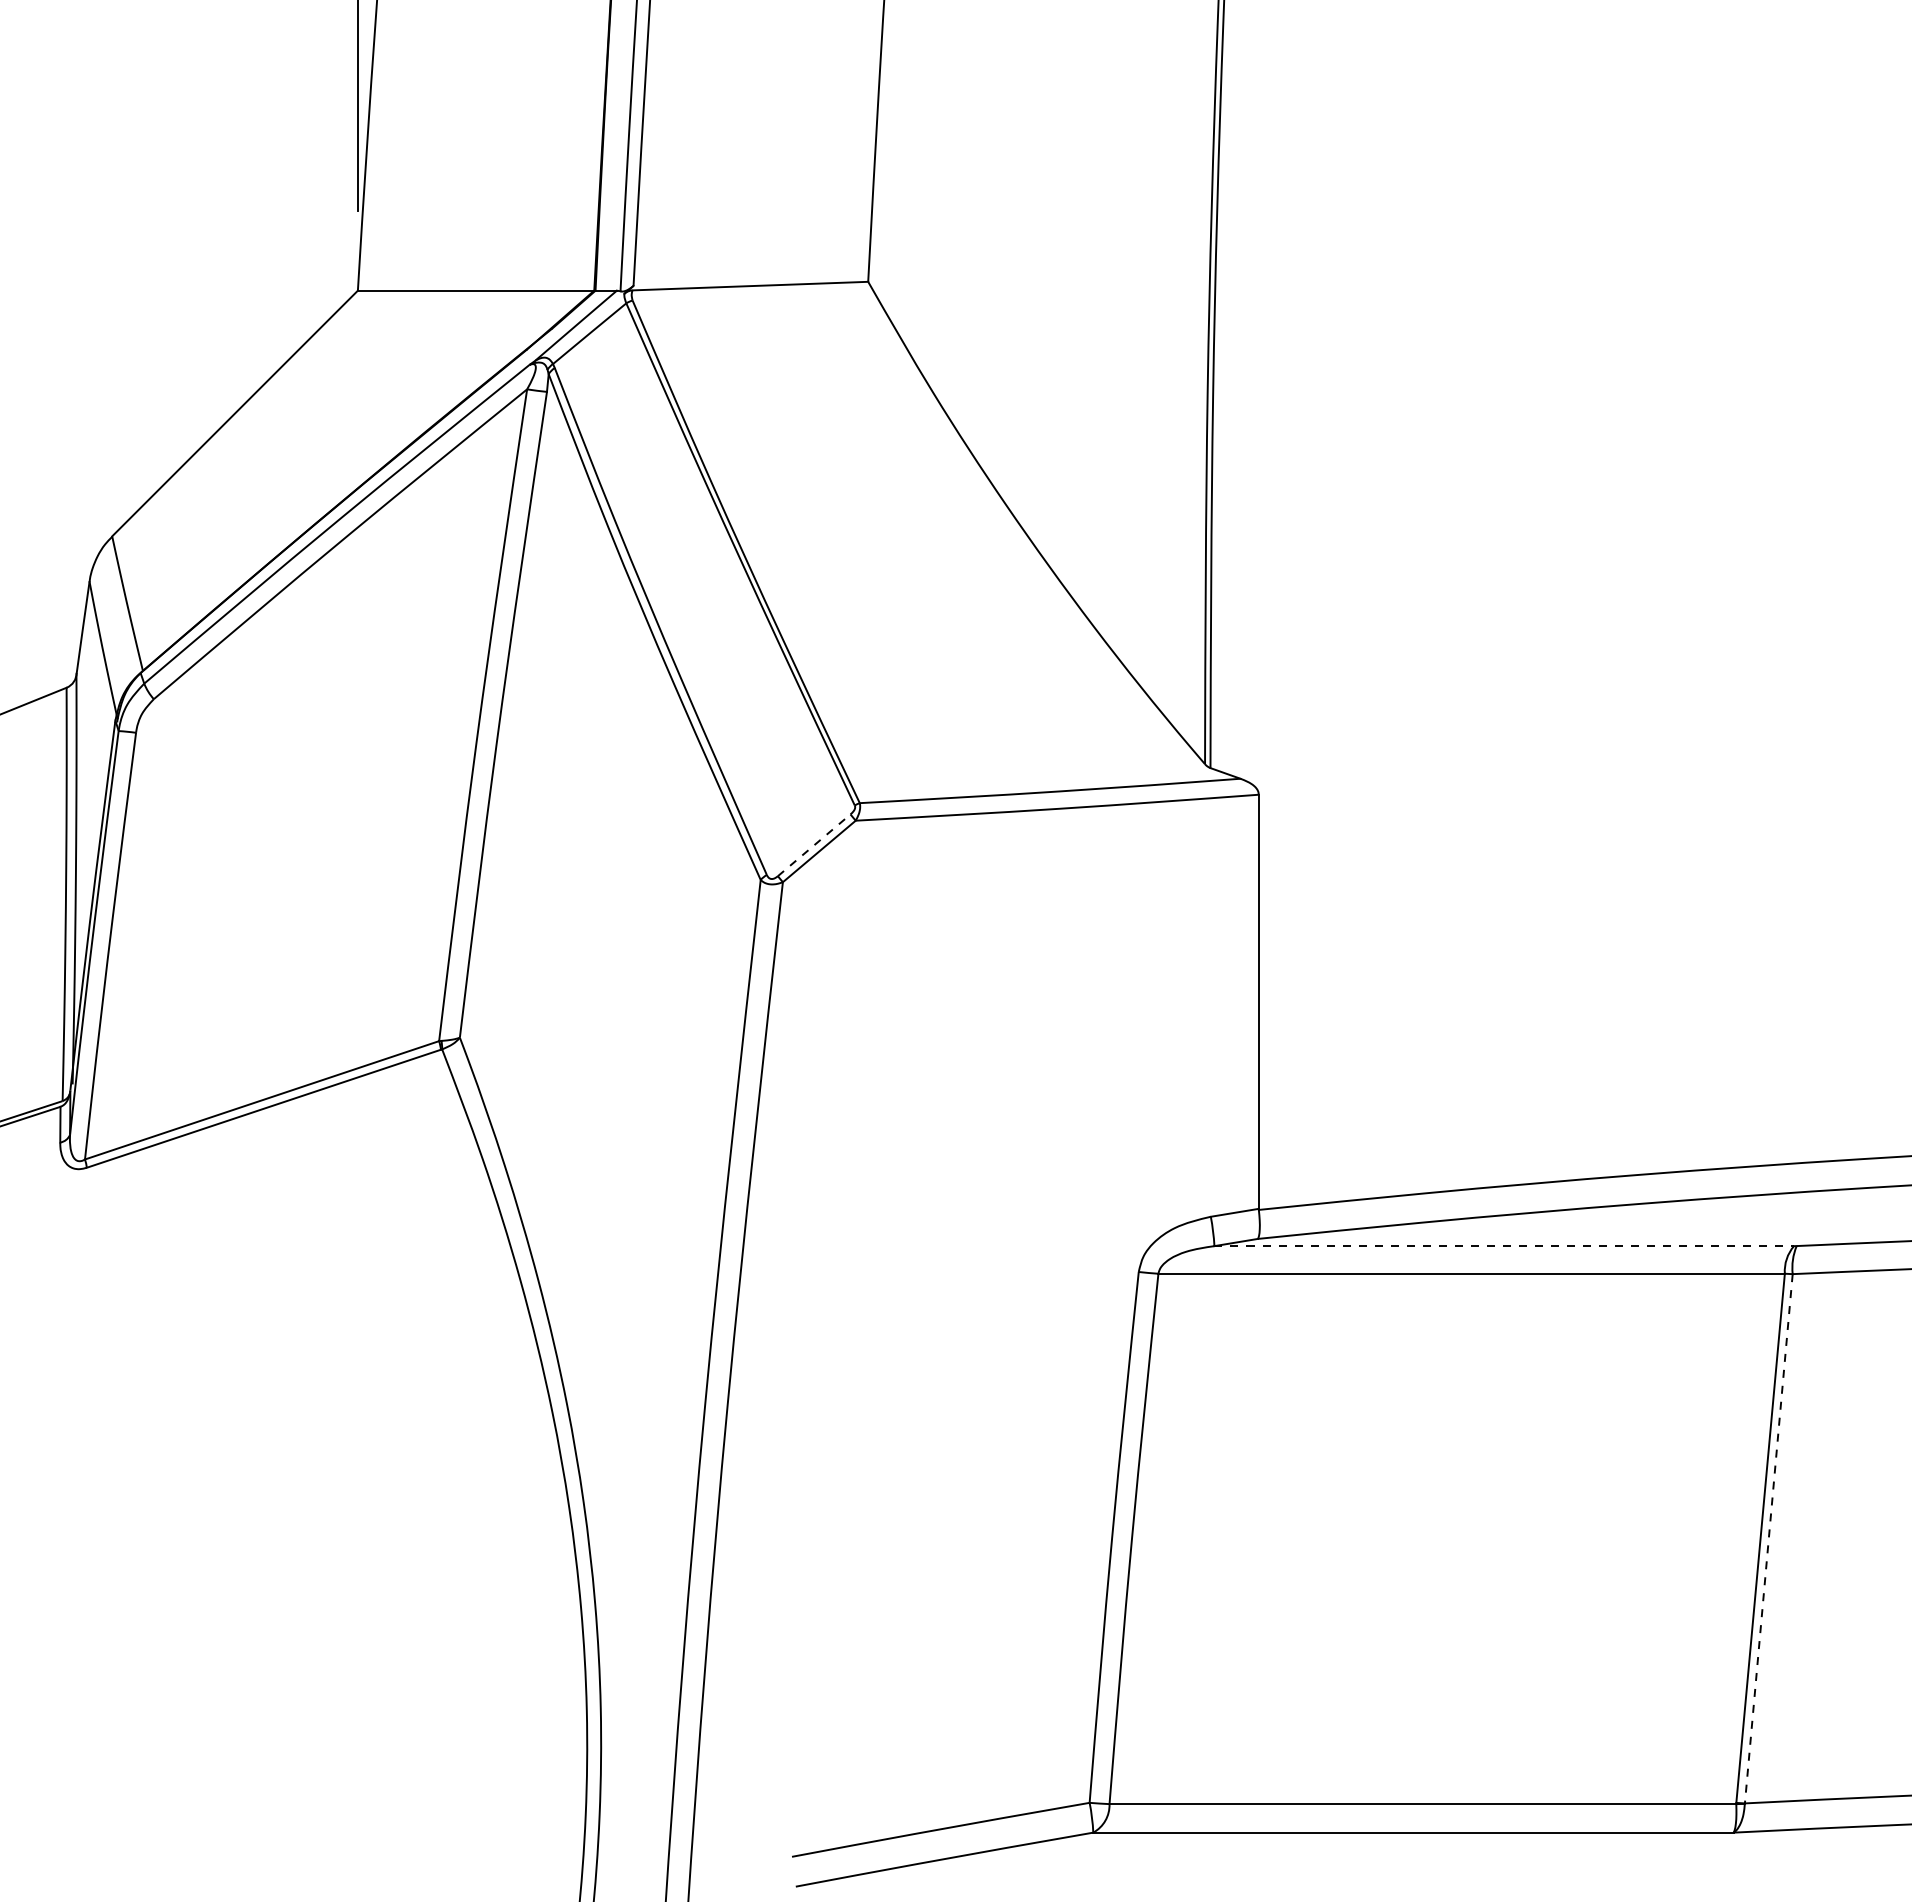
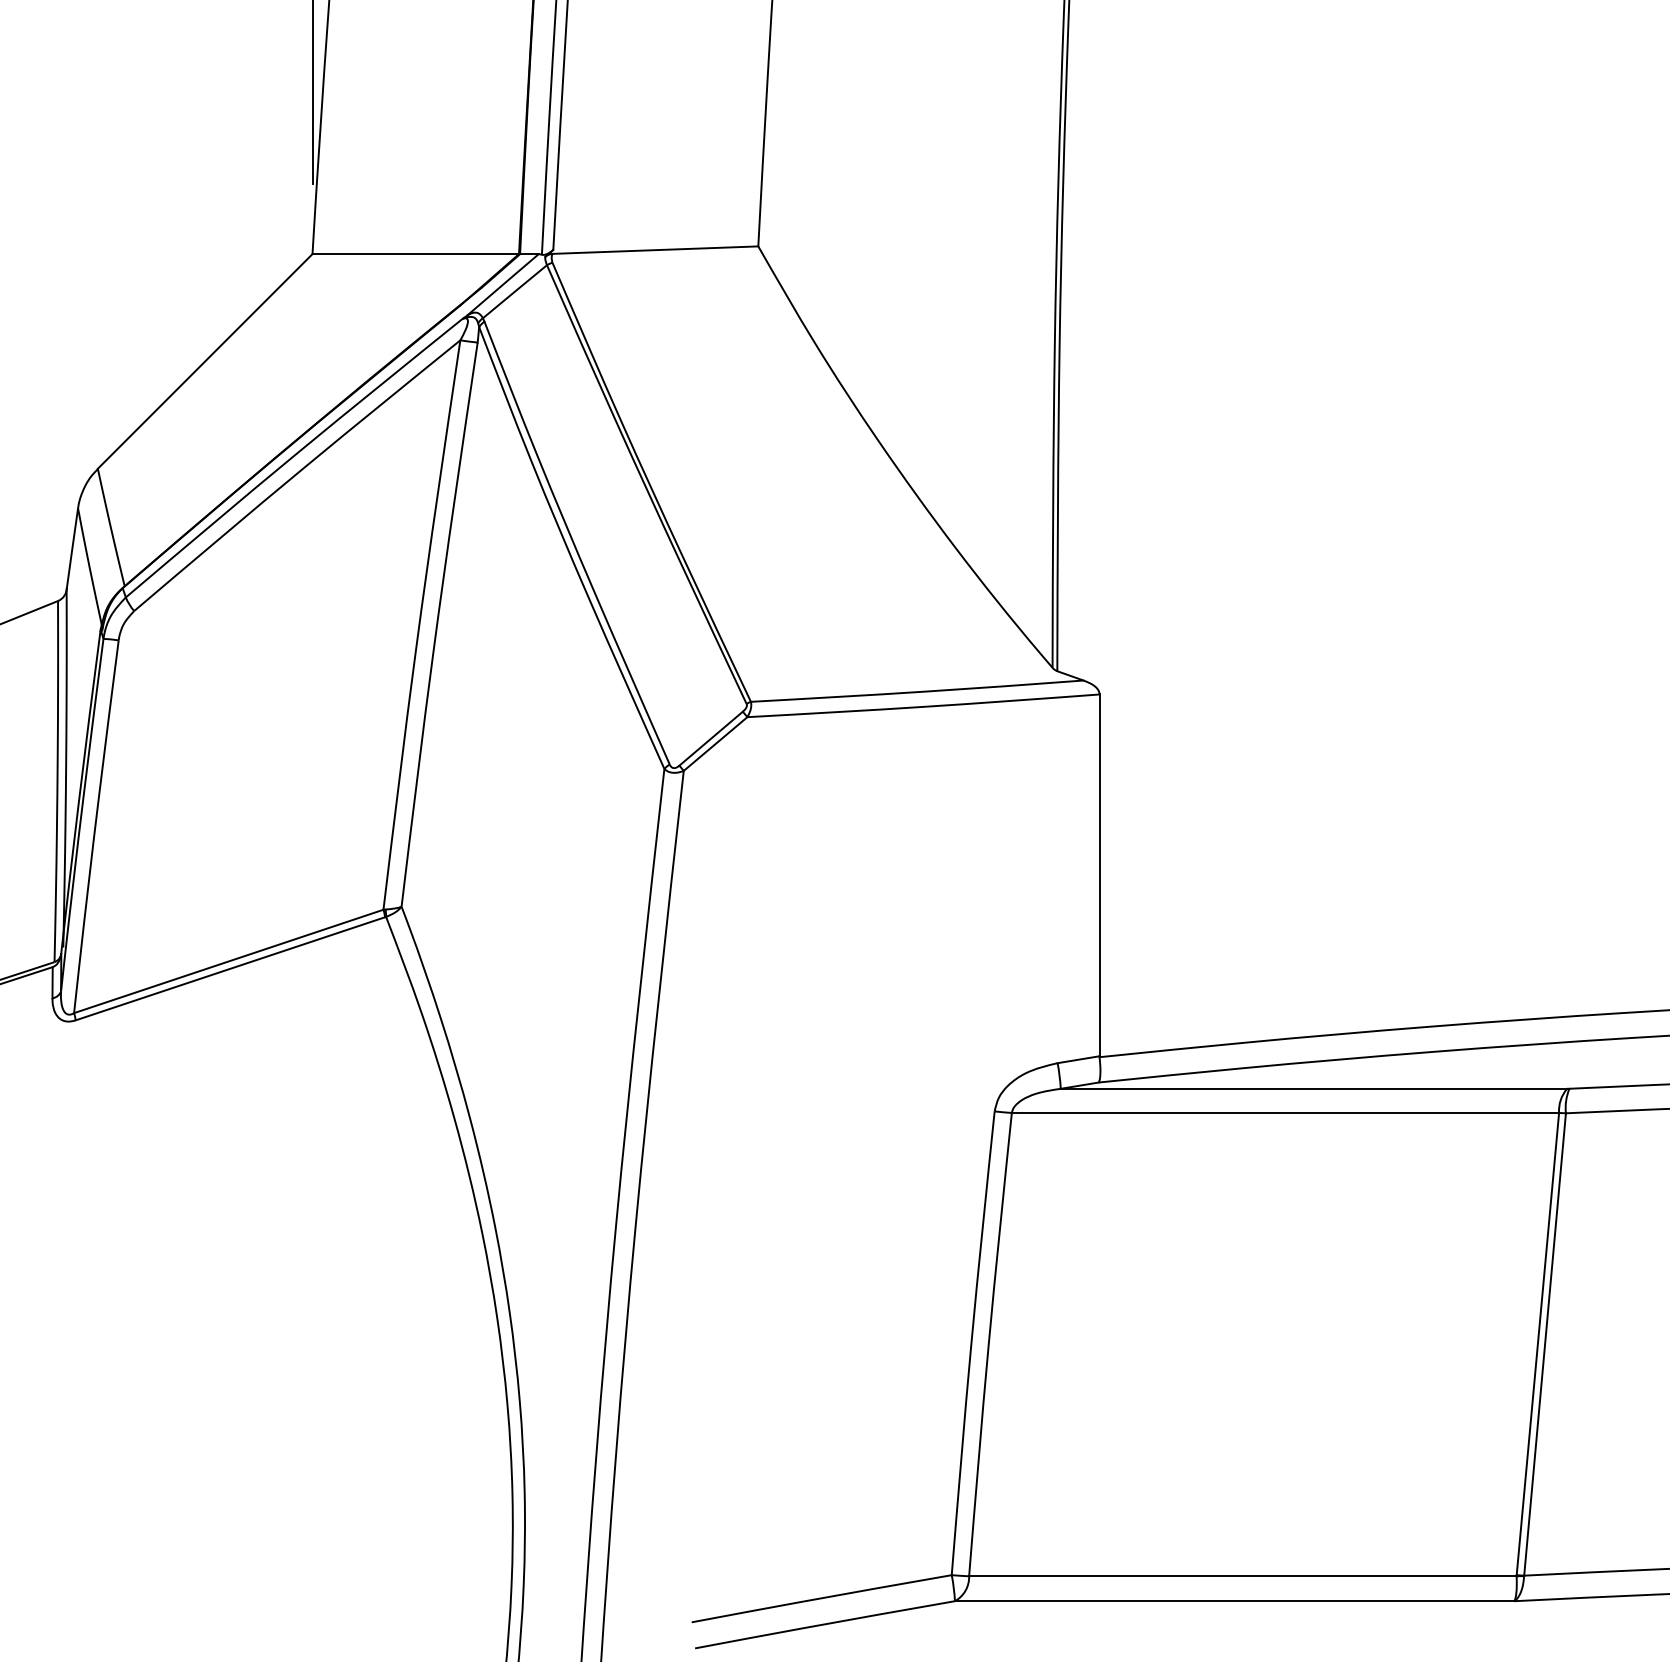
line: (814, 845) -> (711, 738), dashed -> solid
line: (1504, 1246) -> (1314, 1089), dashed -> solid
line: (1768, 1538) -> (1544, 1344), dashed -> solid

